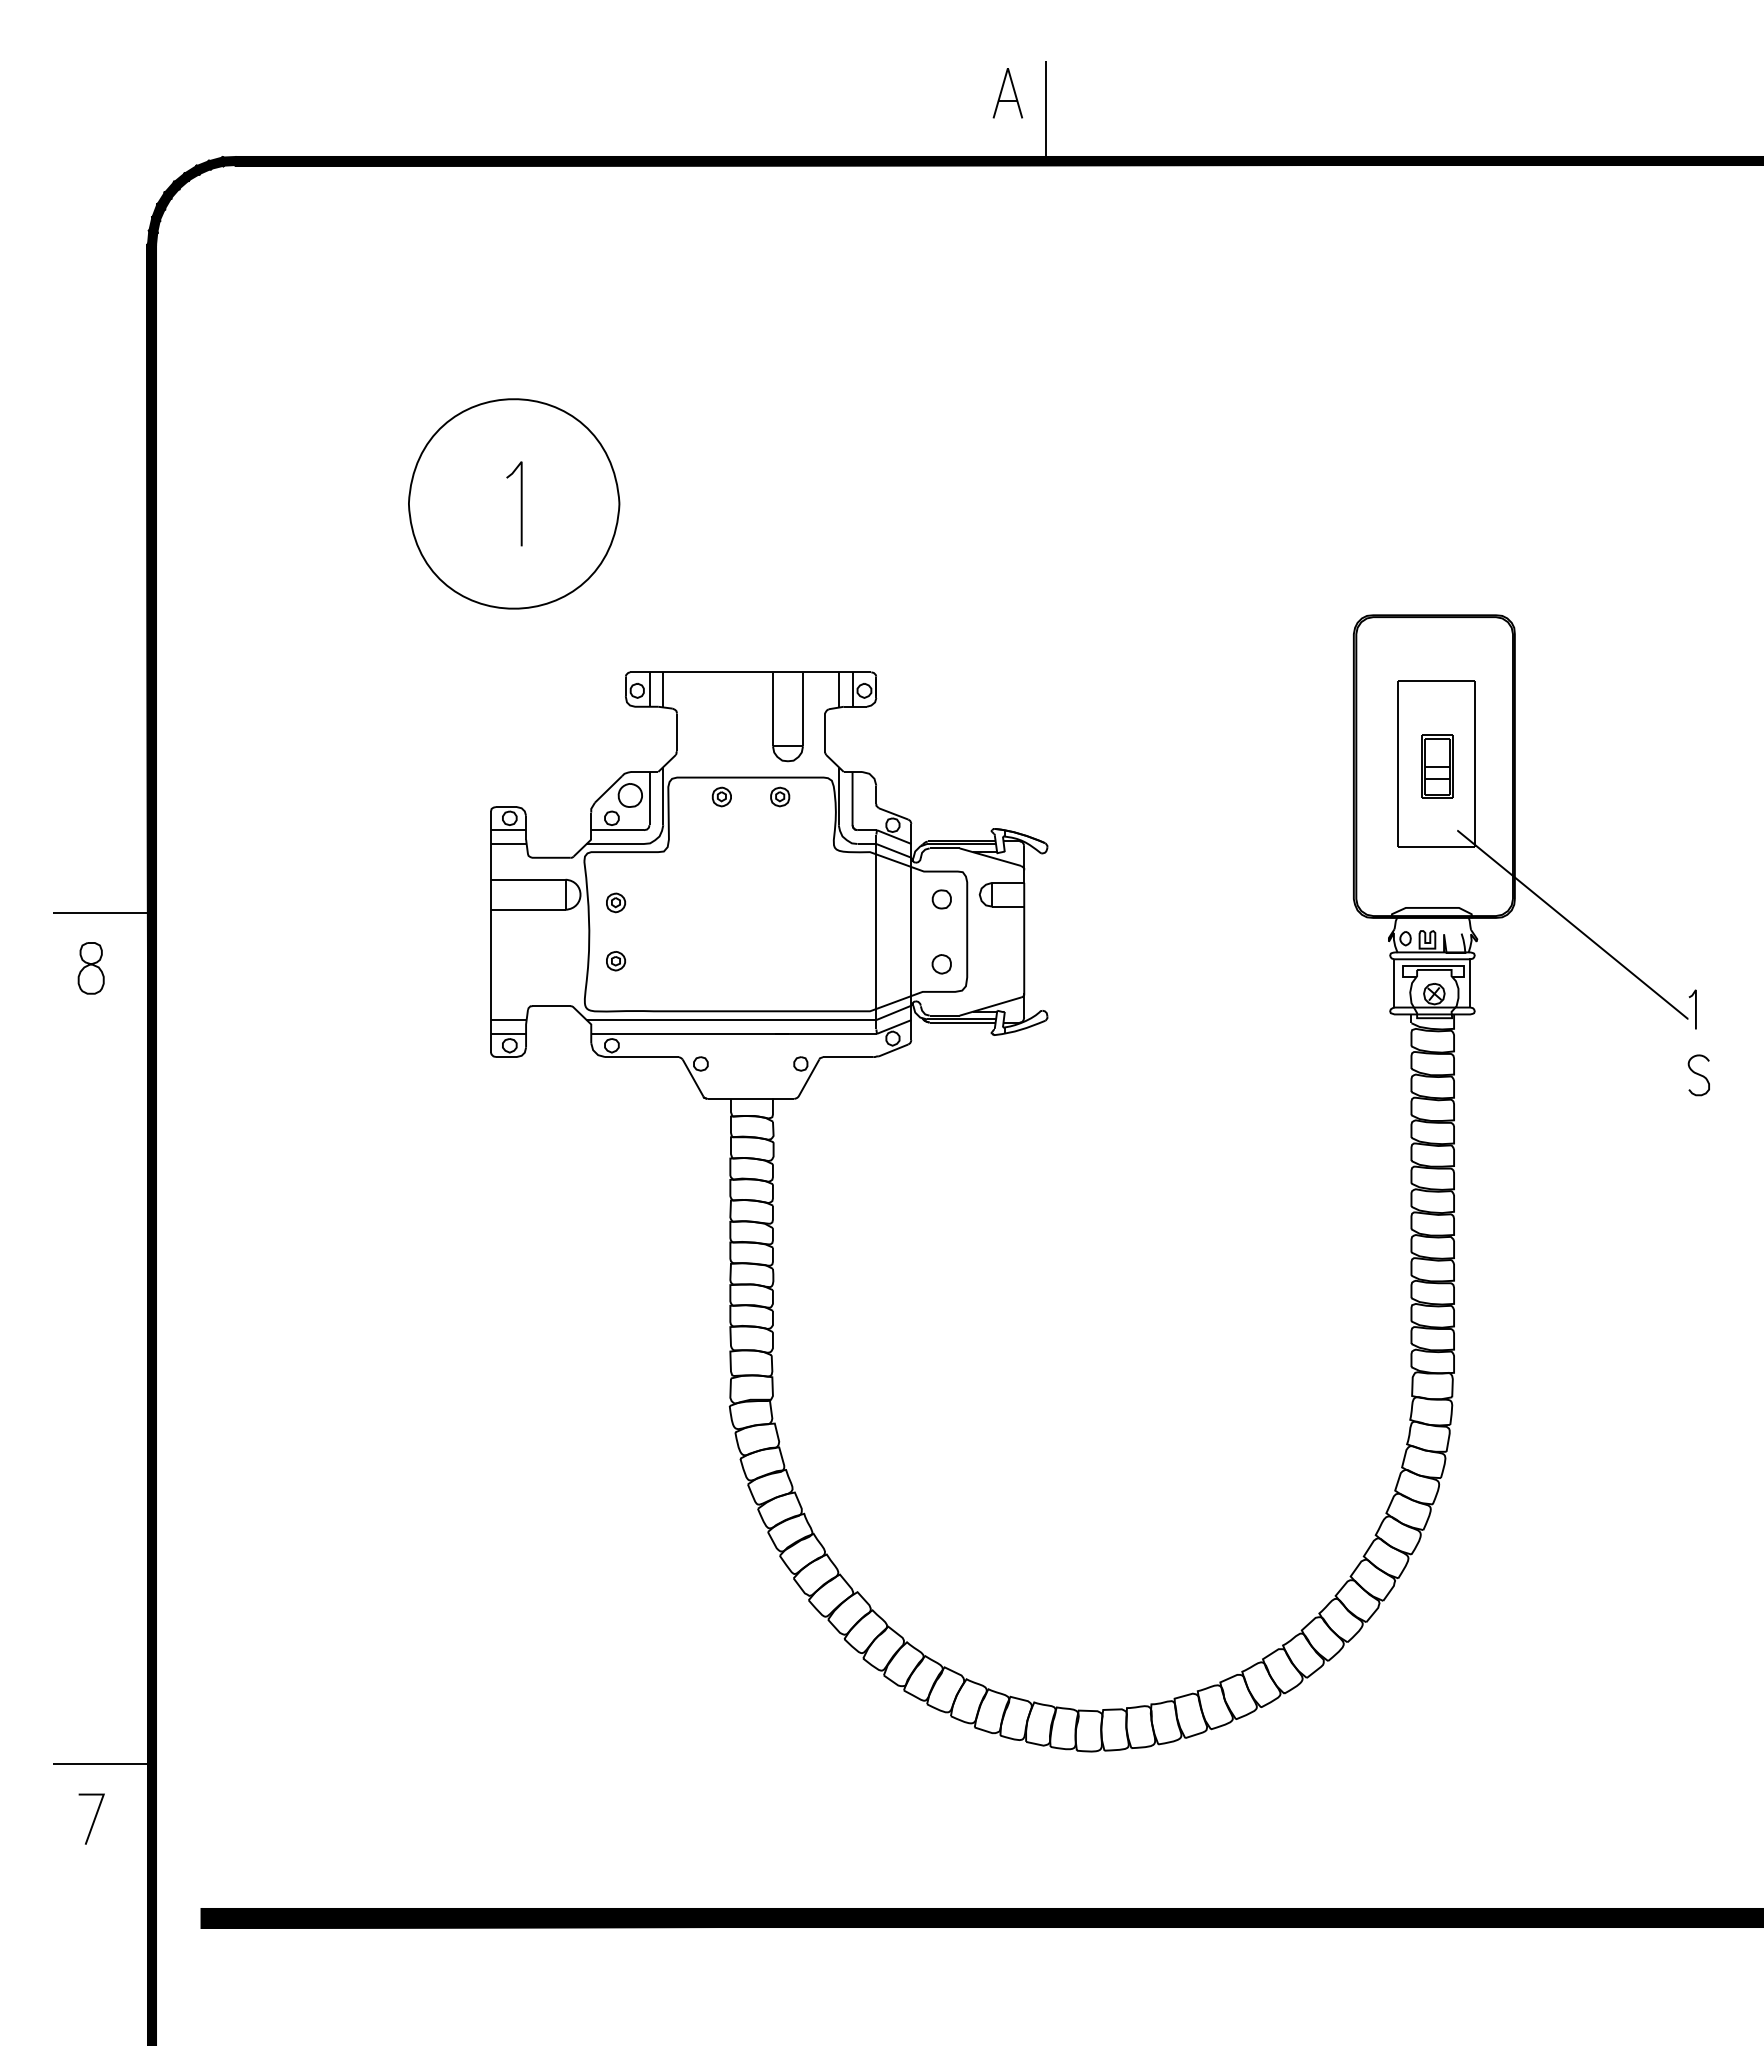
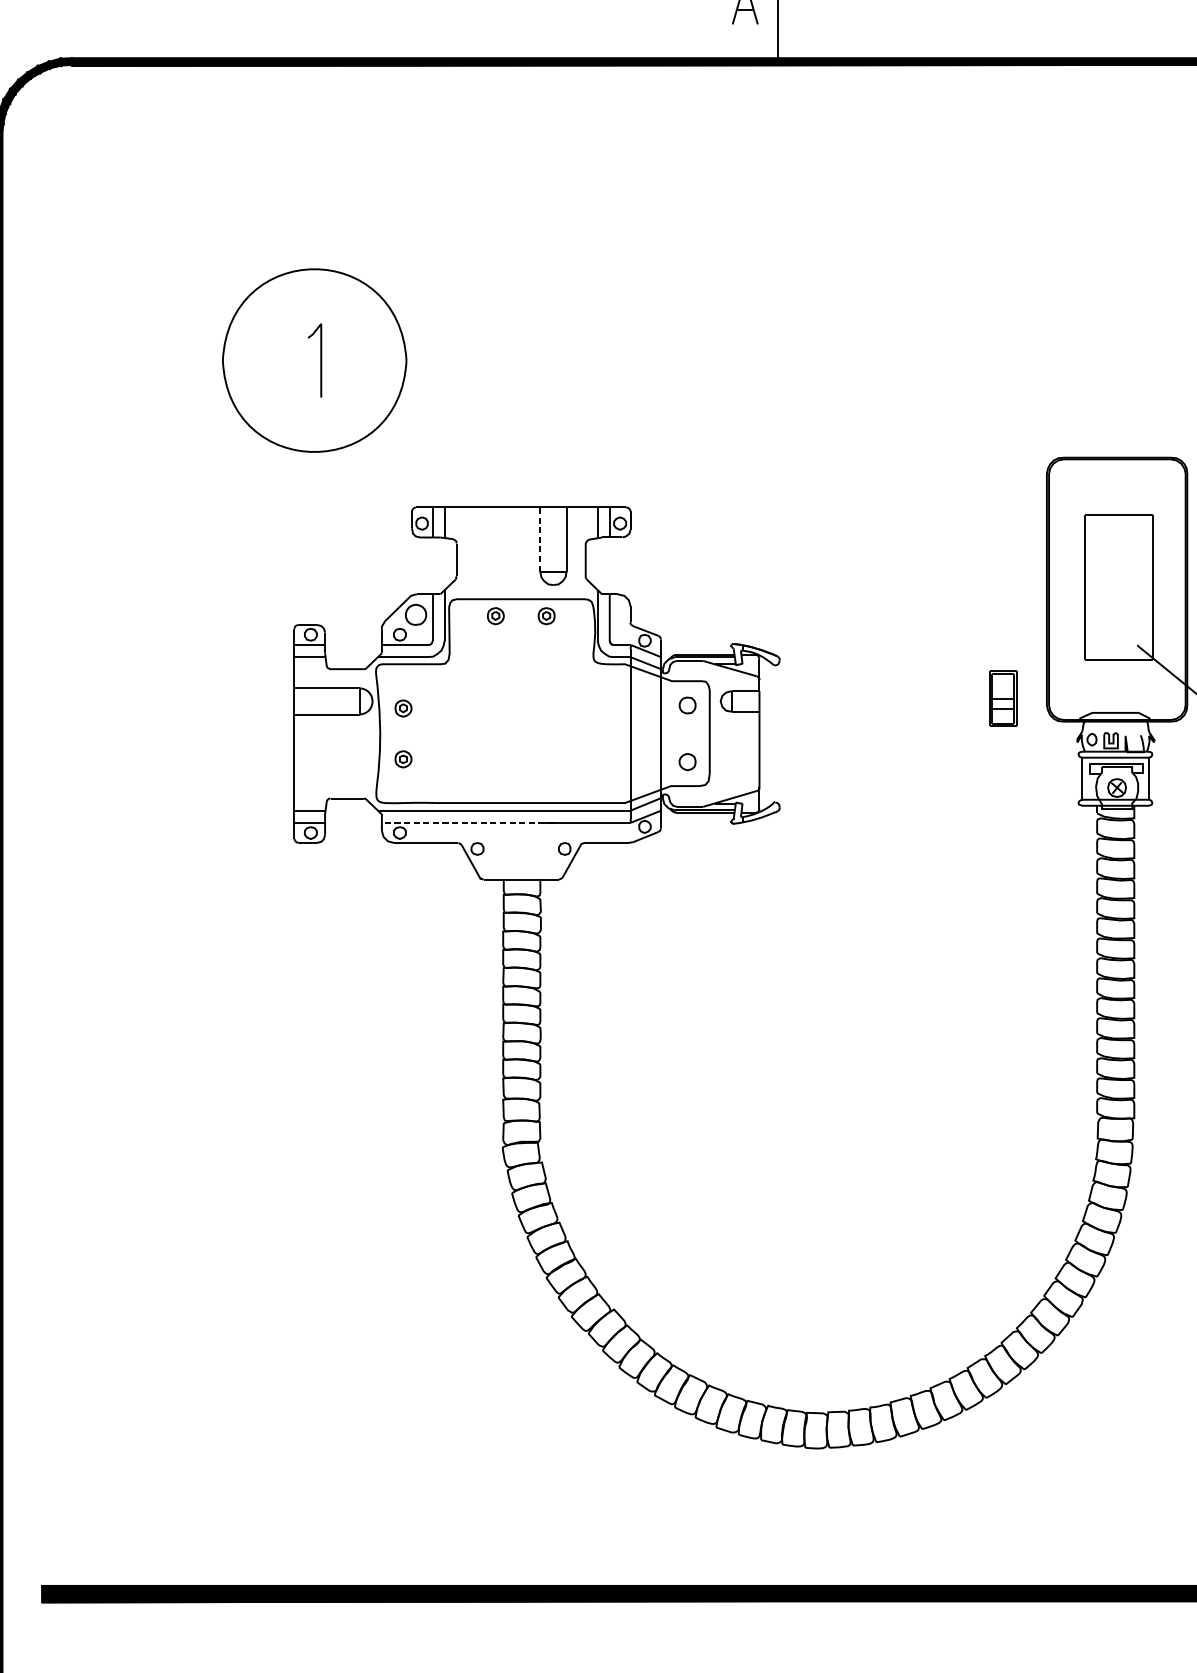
line: (772, 709) -> (539, 539), solid -> dashed
part: (1437, 766) -> (1002, 698), moved
line: (689, 1033) -> (467, 822), solid -> dashed

